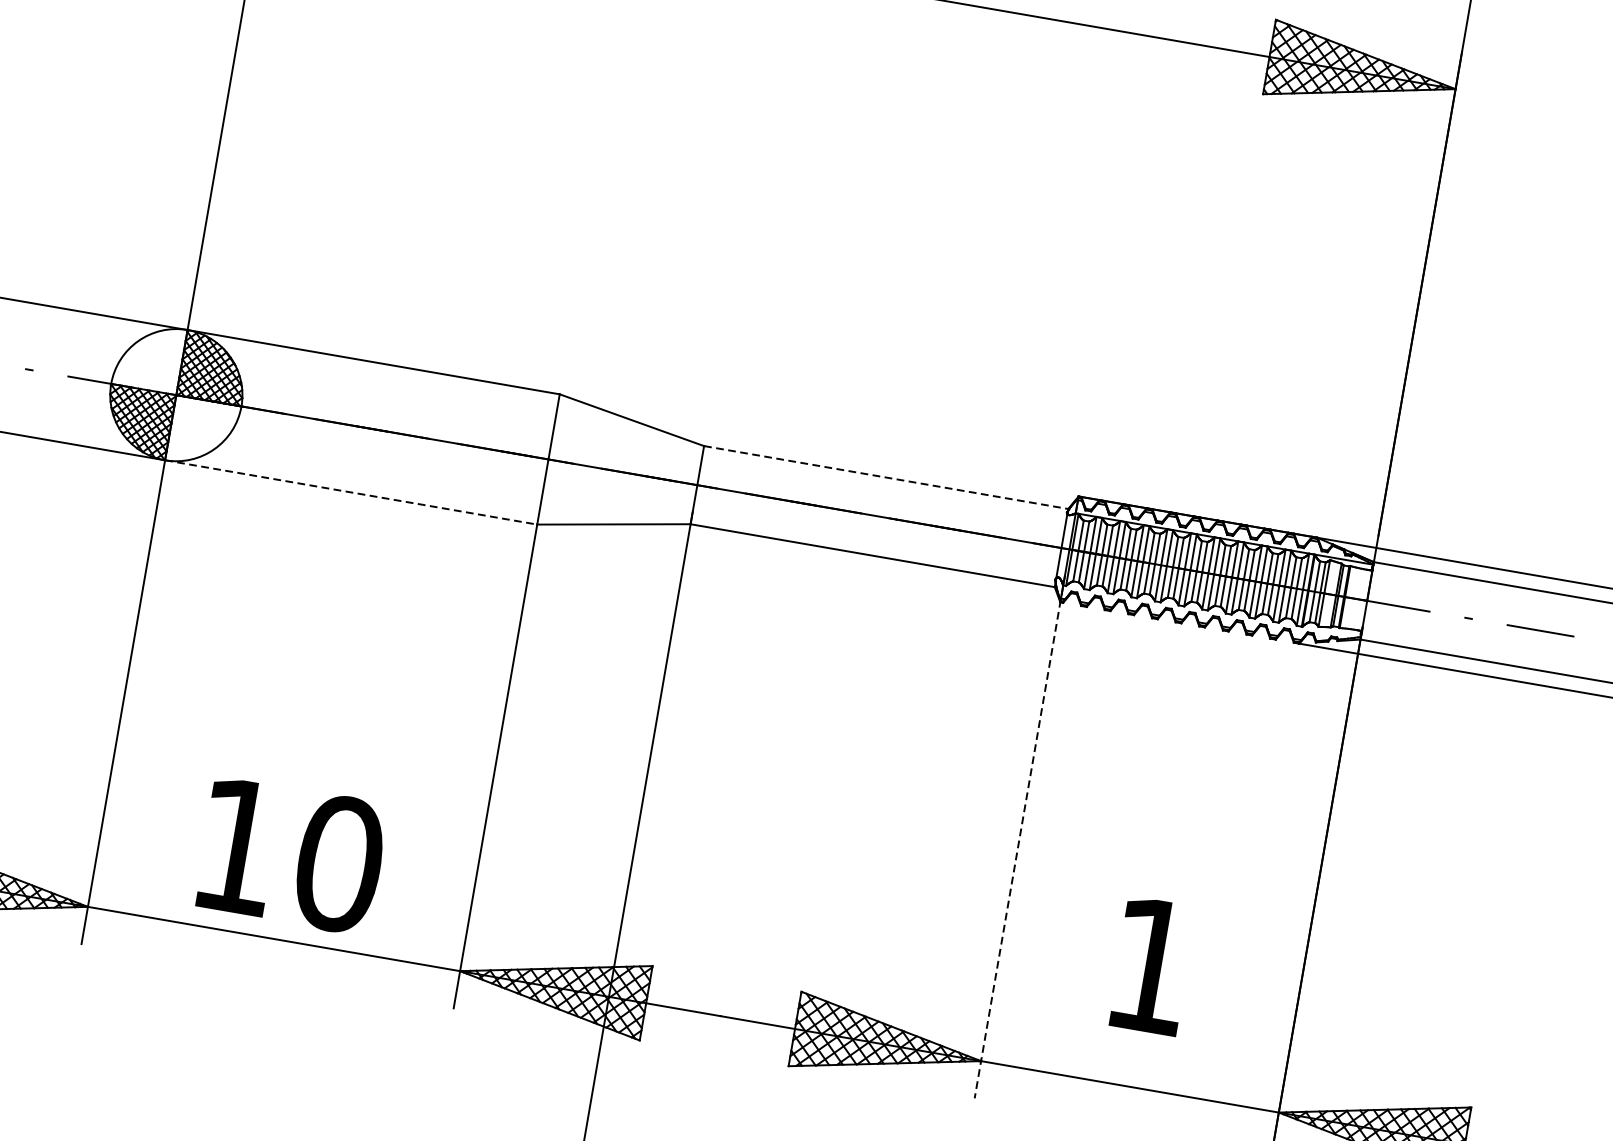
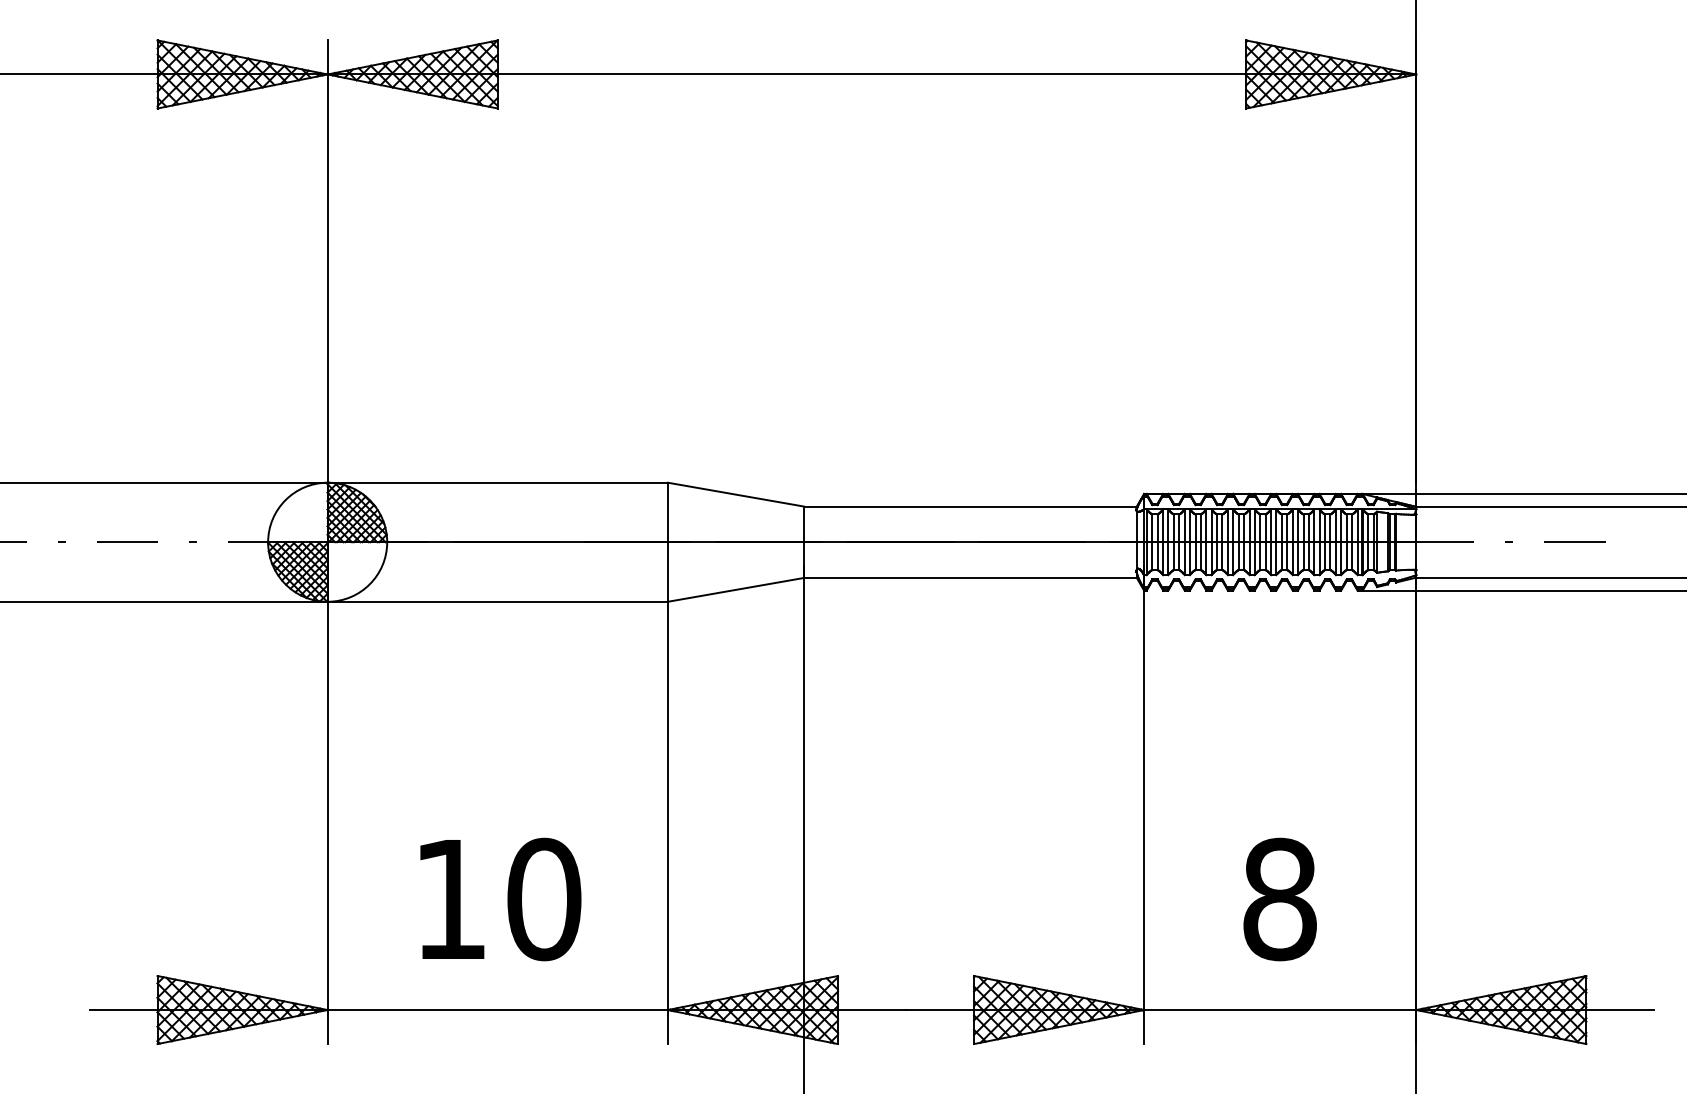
line: (886, 477) -> (970, 506), dashed -> solid
line: (352, 492) -> (498, 601), dashed -> solid
line: (1020, 837) -> (1144, 805), dashed -> solid
text: (291, 855) -> (500, 899), moved
text: (1150, 965) -> (1279, 899), 1 -> 8

